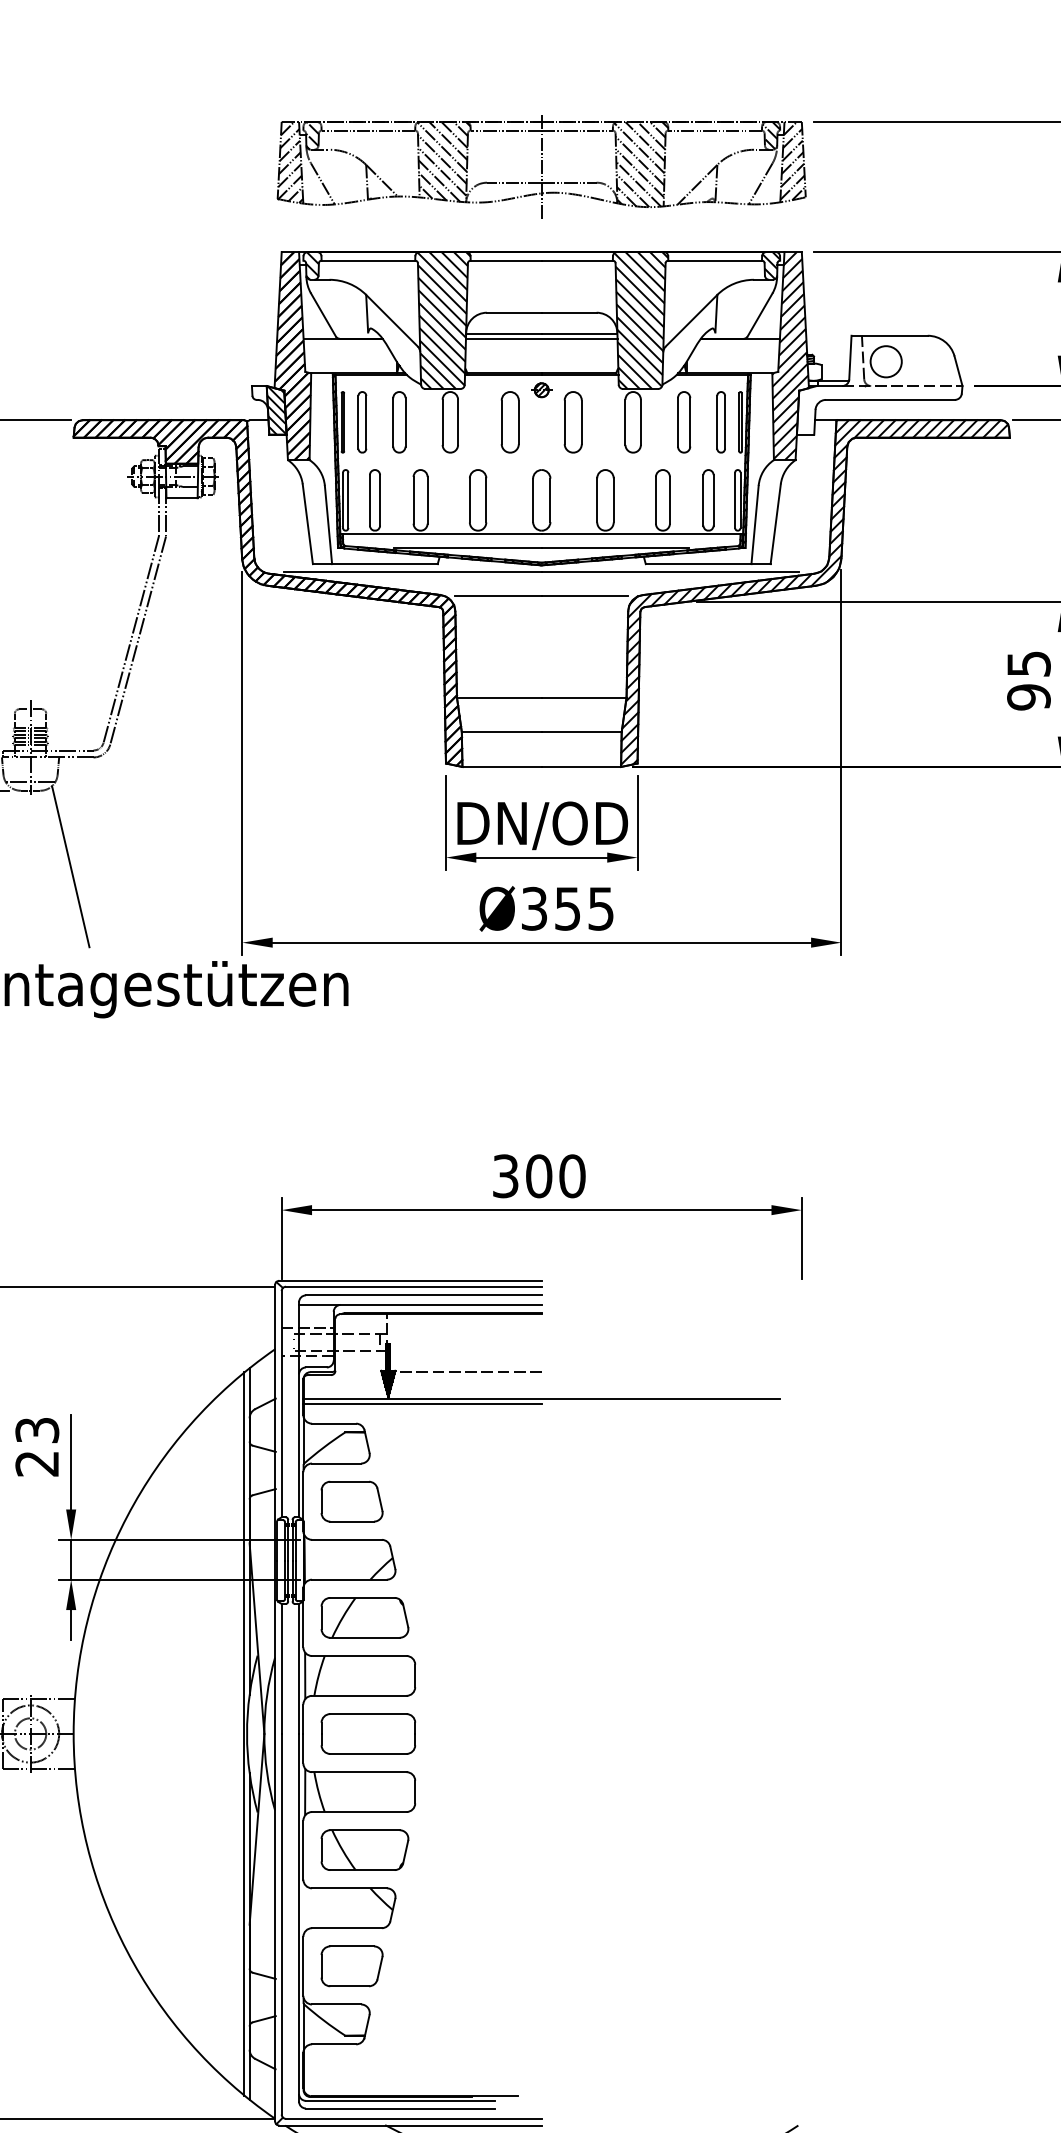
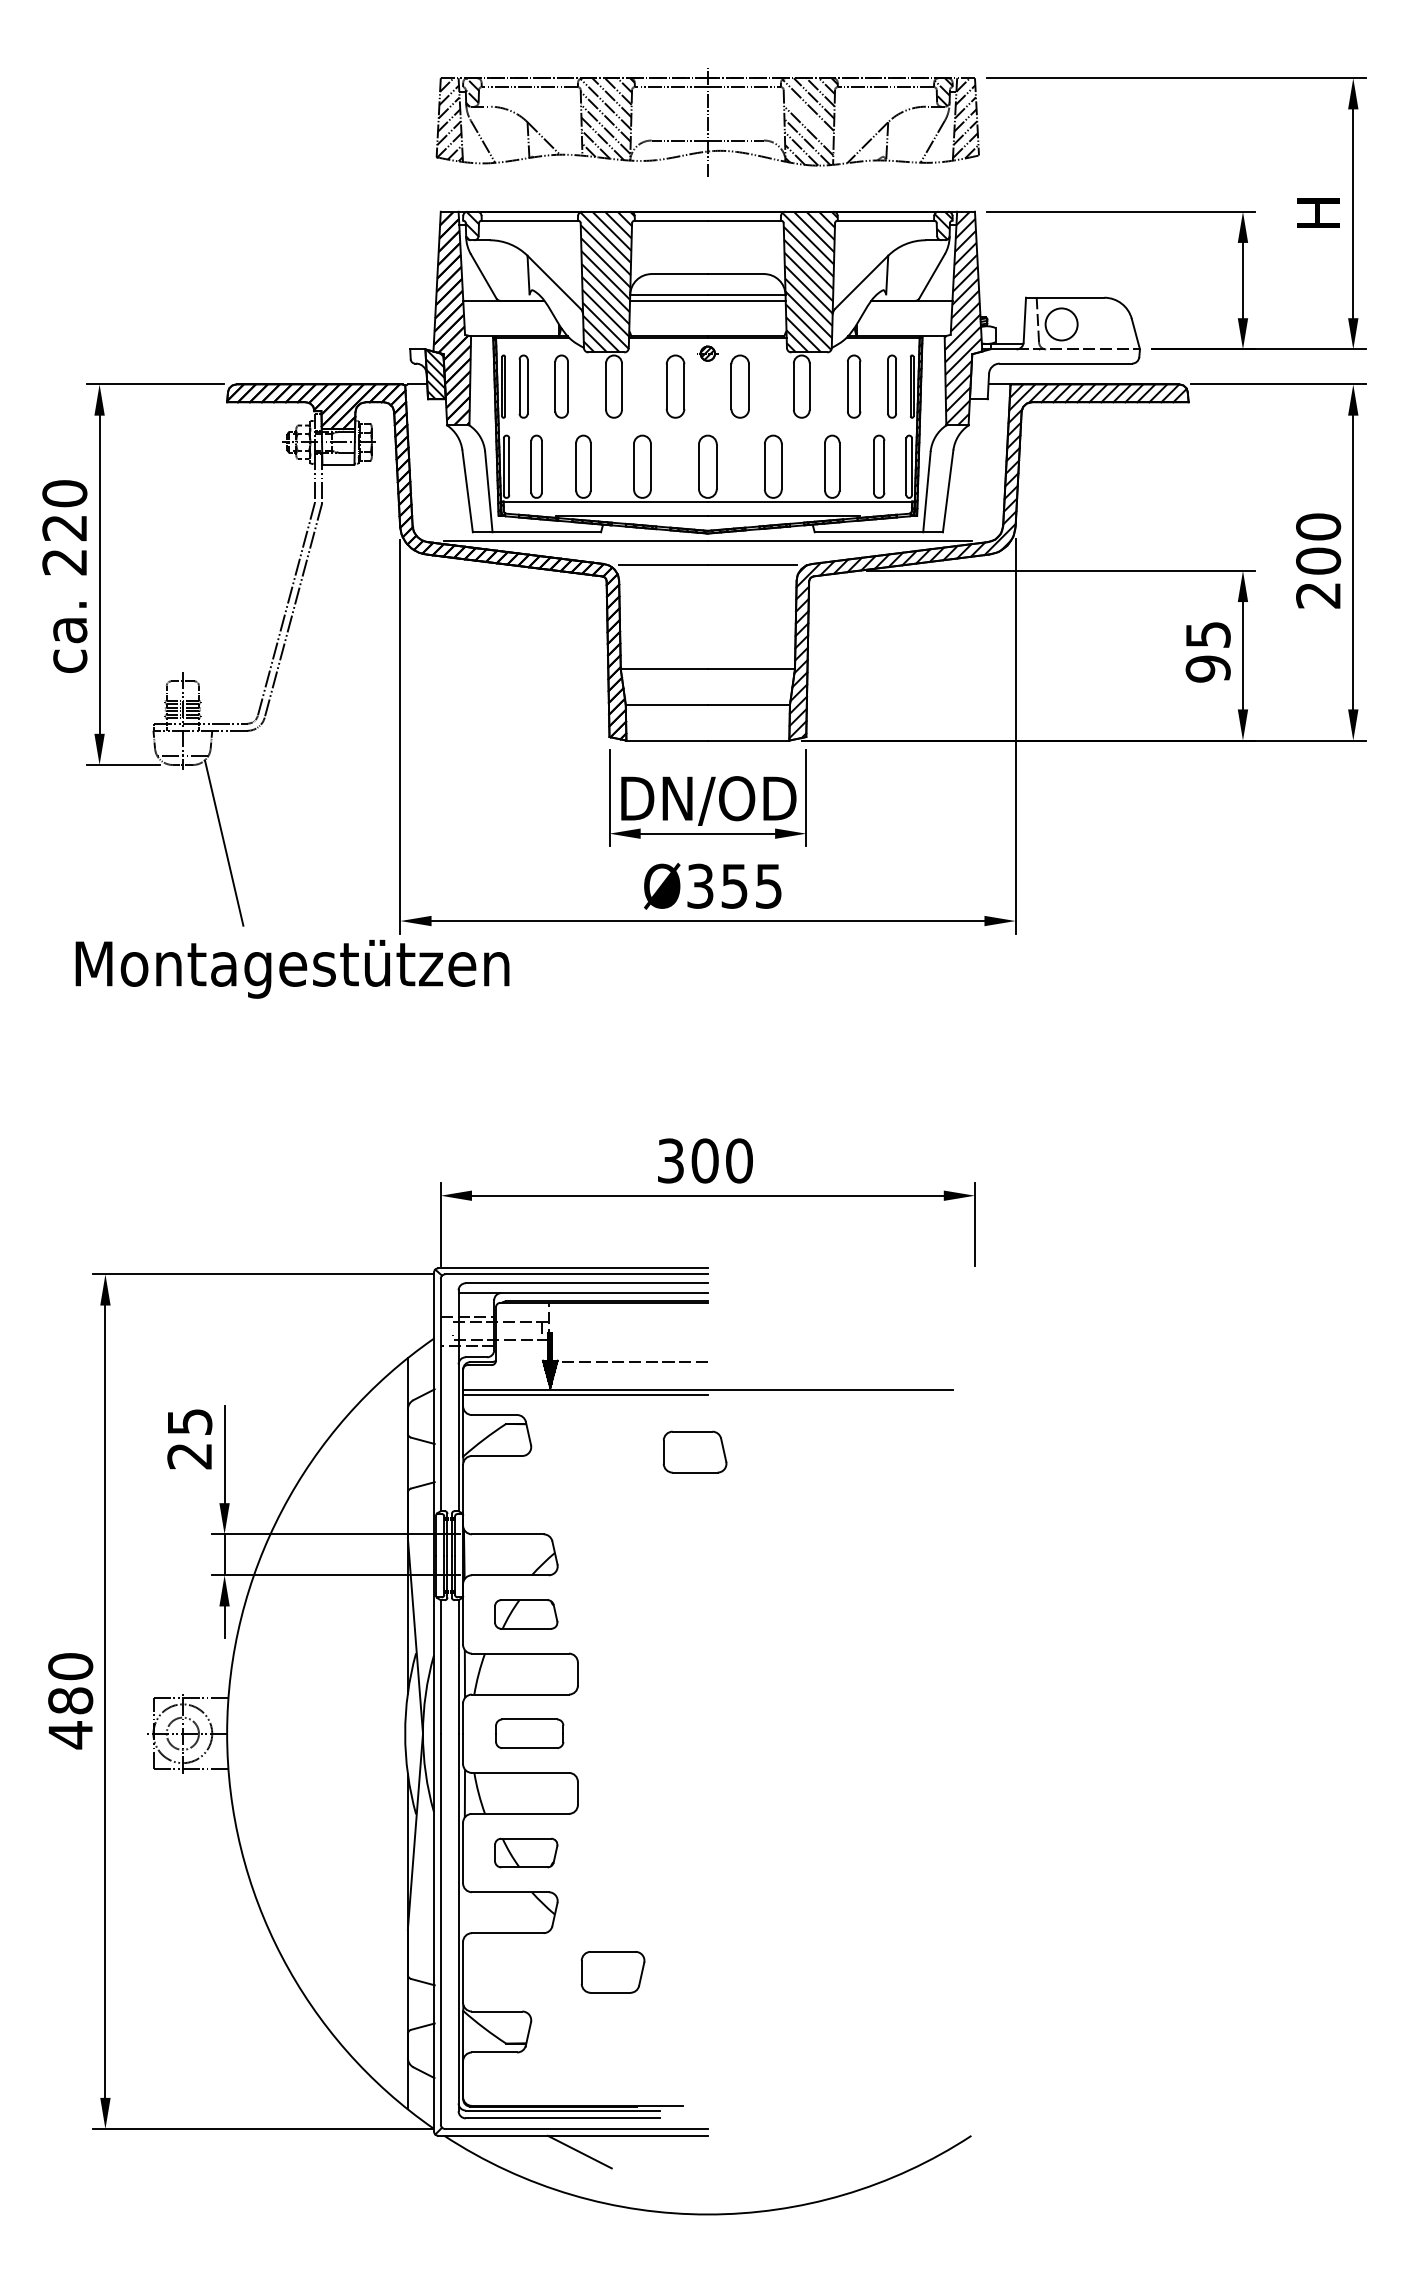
line: (639, 161) -> (808, 118), removed
text: (37, 1429) -> (189, 1421), 23 -> 25
part: (351, 1501) -> (694, 1451), moved
part: (364, 1617) -> (525, 1614), size x0.7
line: (244, 1733) -> (402, 1733), removed
part: (368, 1733) -> (529, 1733), size x0.7
part: (364, 1849) -> (525, 1852), size x0.7
part: (351, 1966) -> (612, 1972), moved

